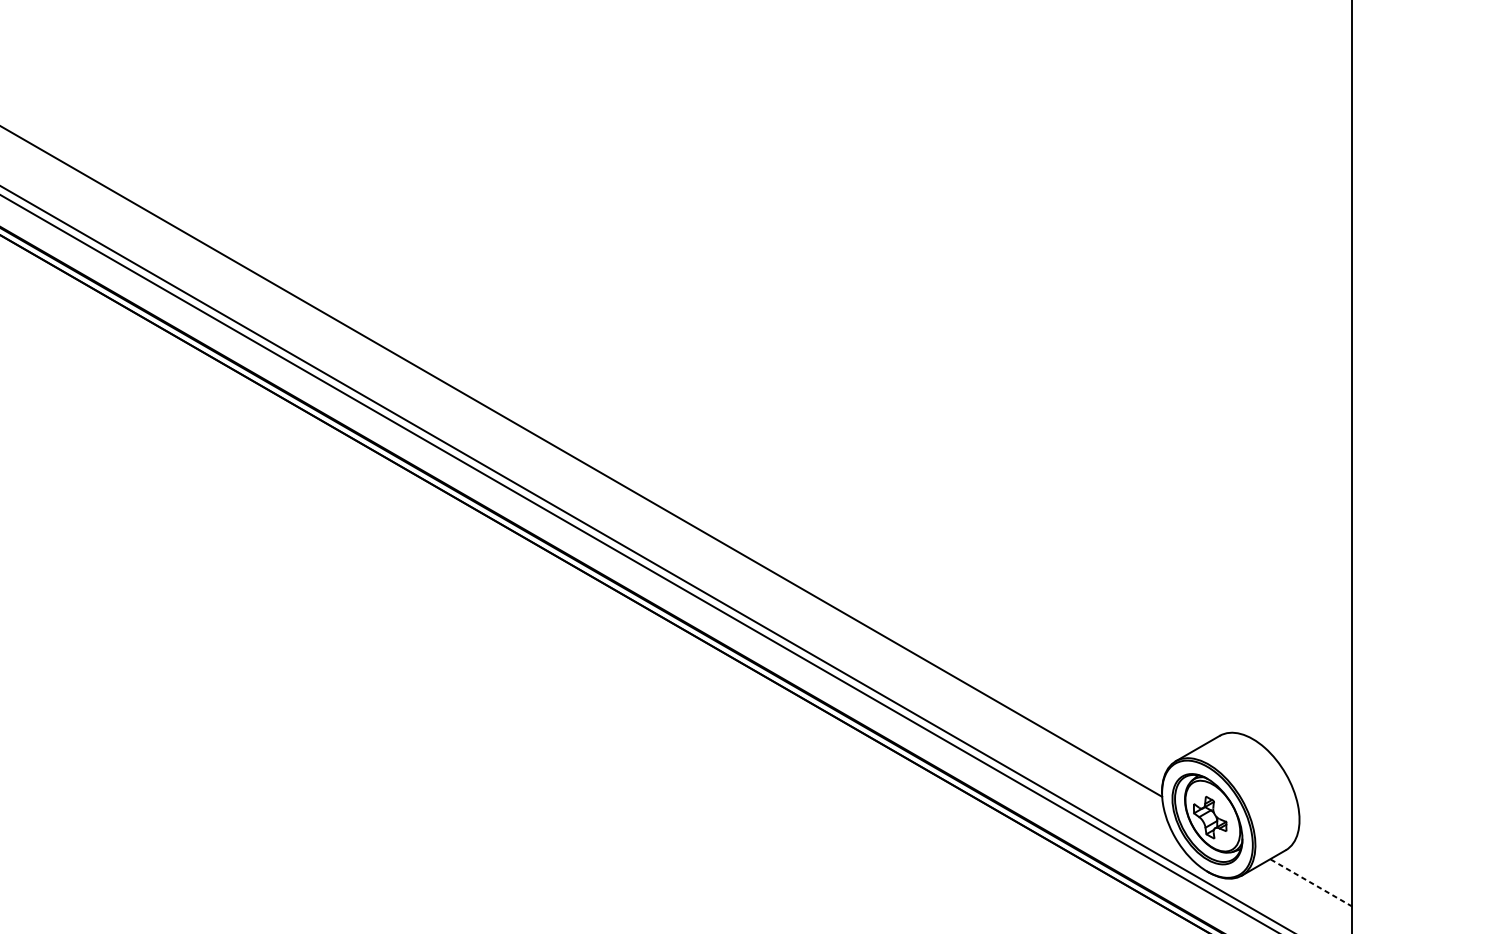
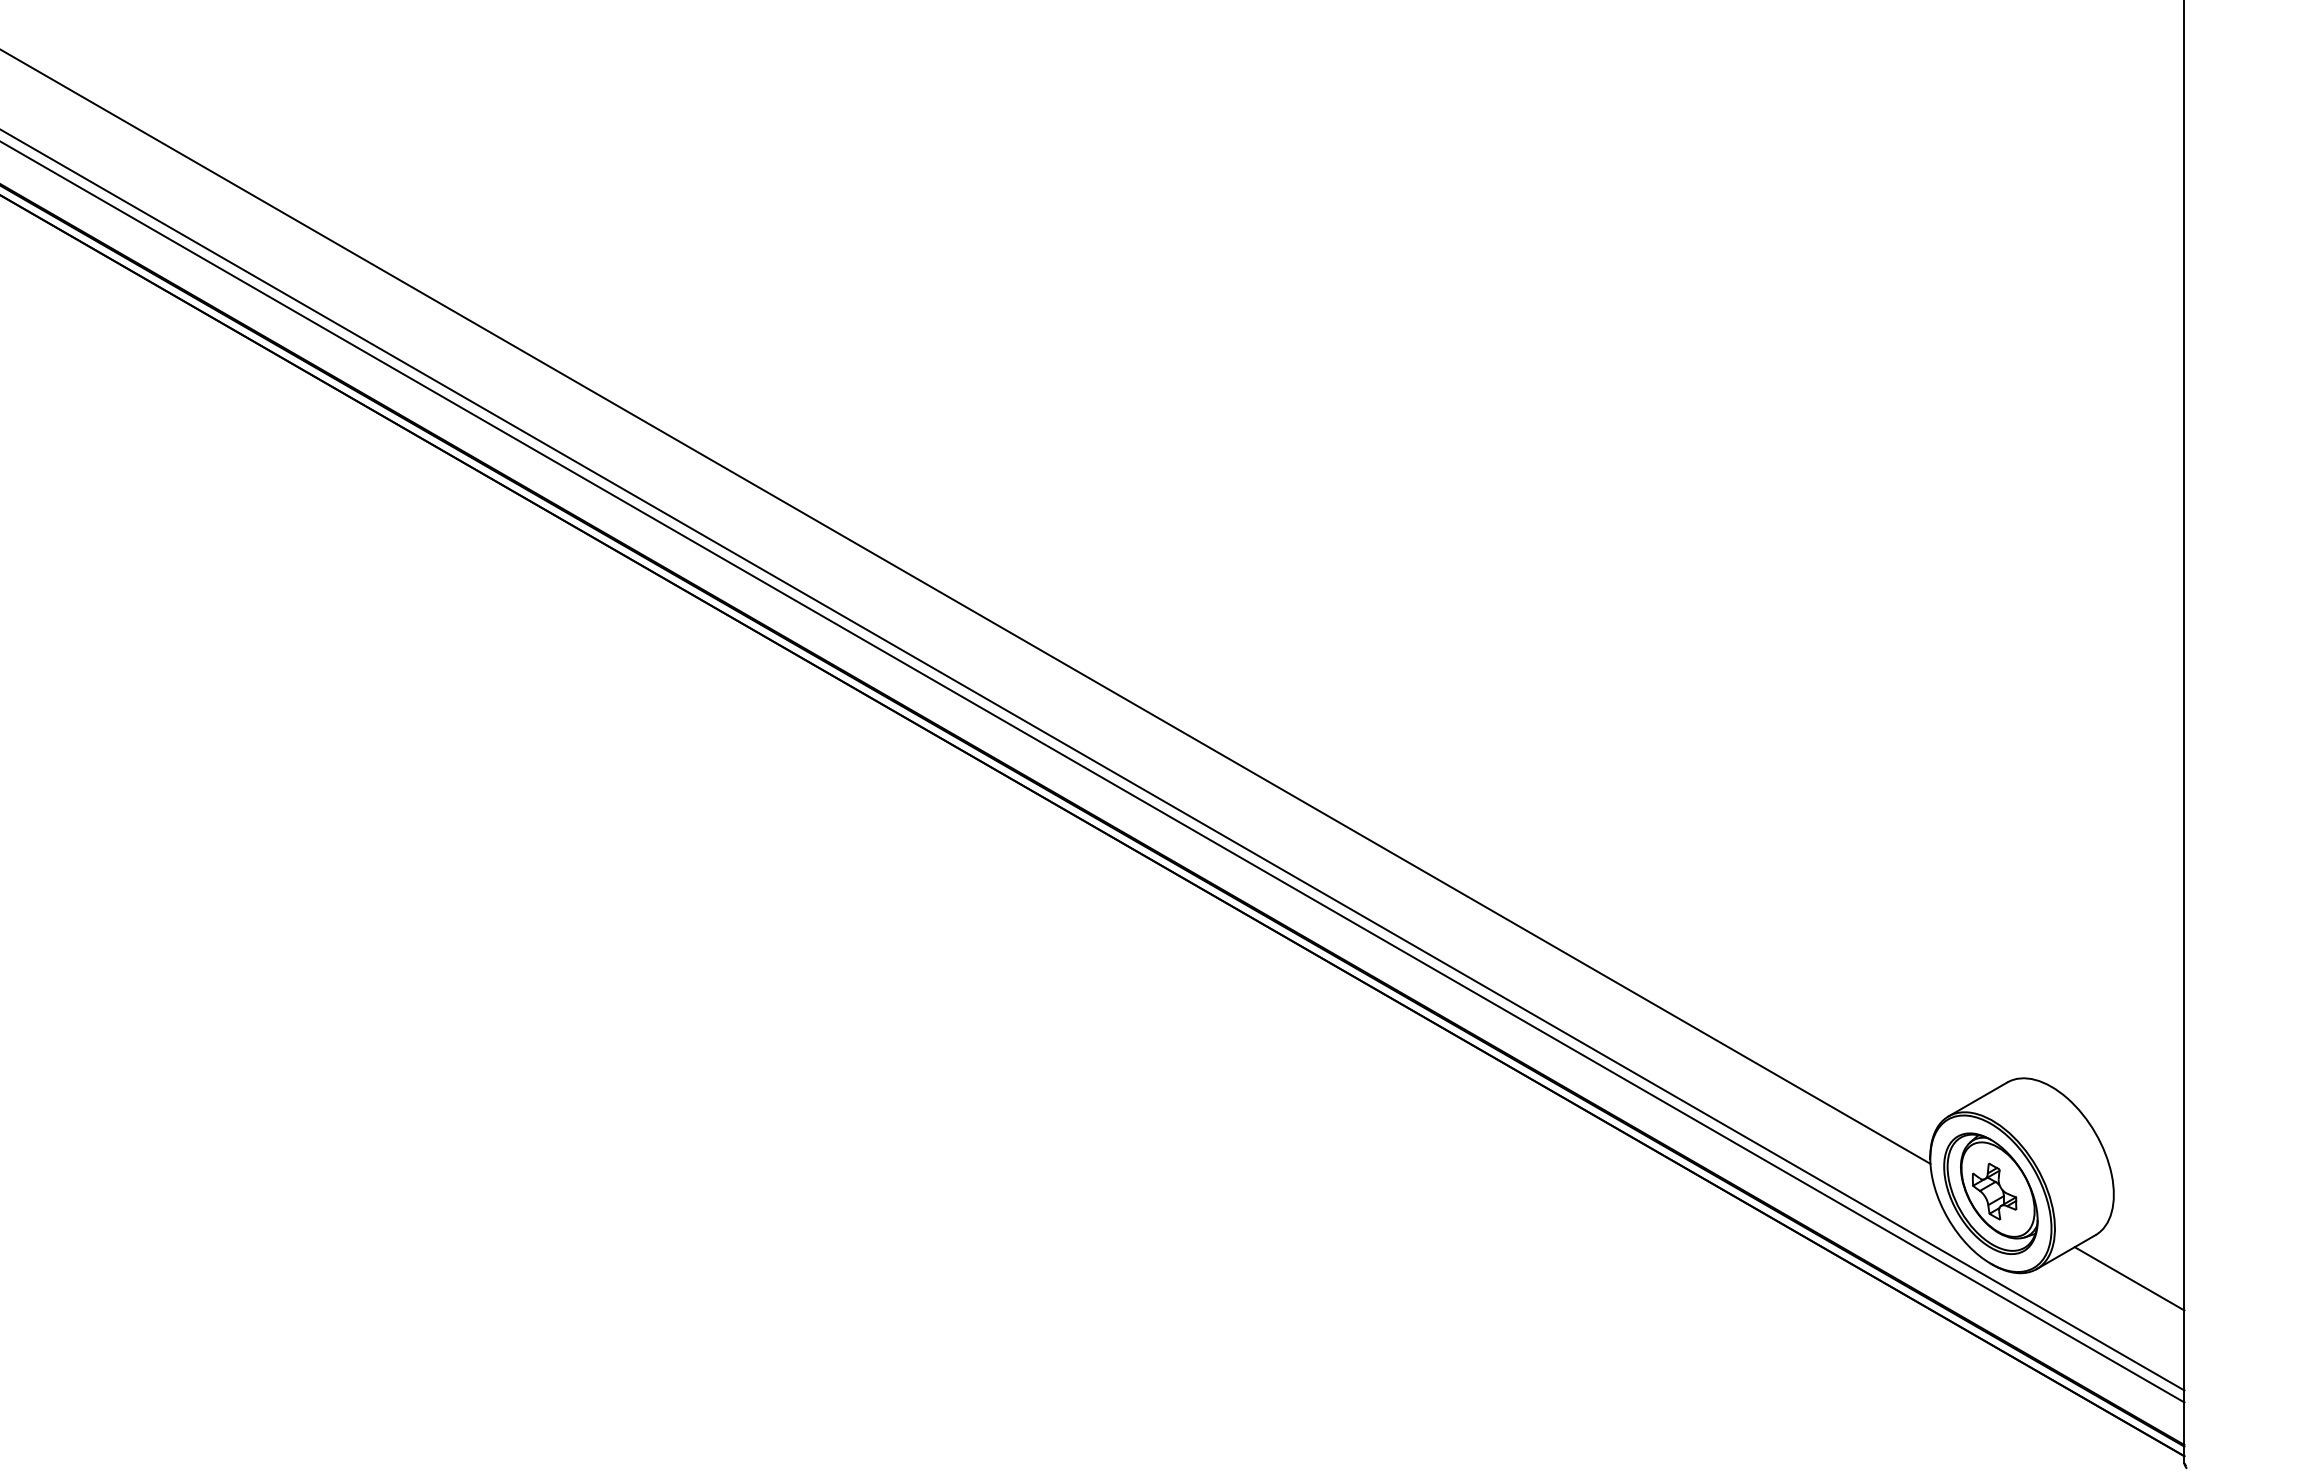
line: (1311, 882) -> (2129, 1278), dashed -> solid

